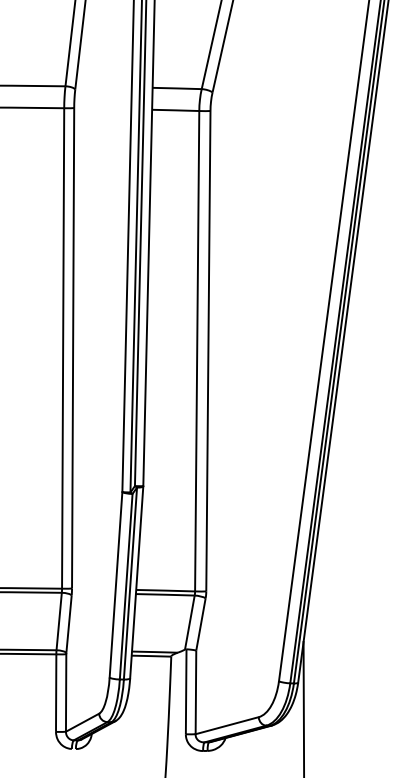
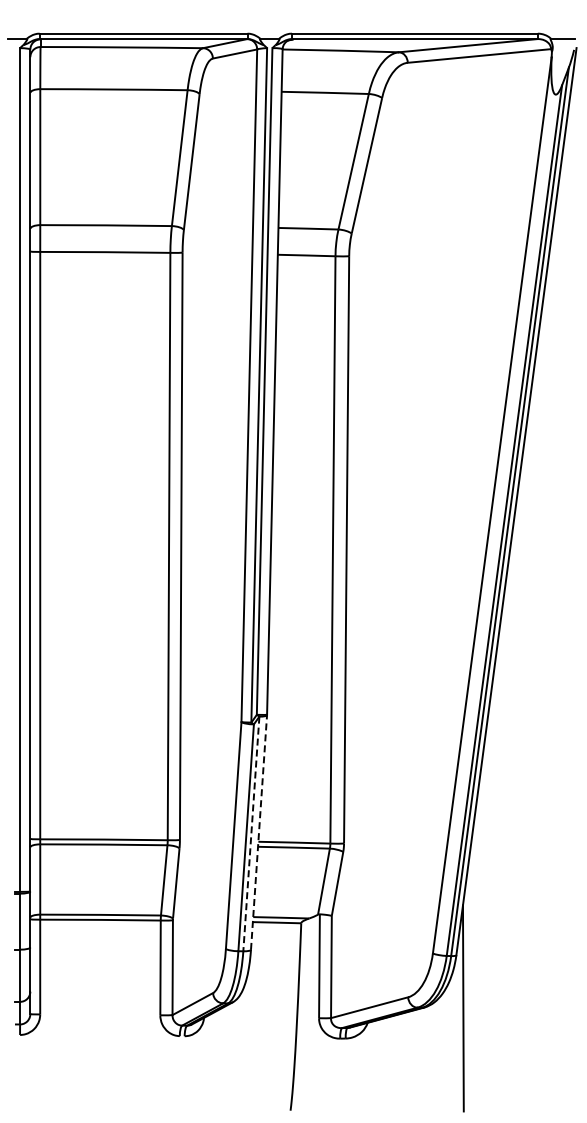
line: (137, 582) -> (259, 832), solid -> dashed
line: (130, 583) -> (251, 833), solid -> dashed

